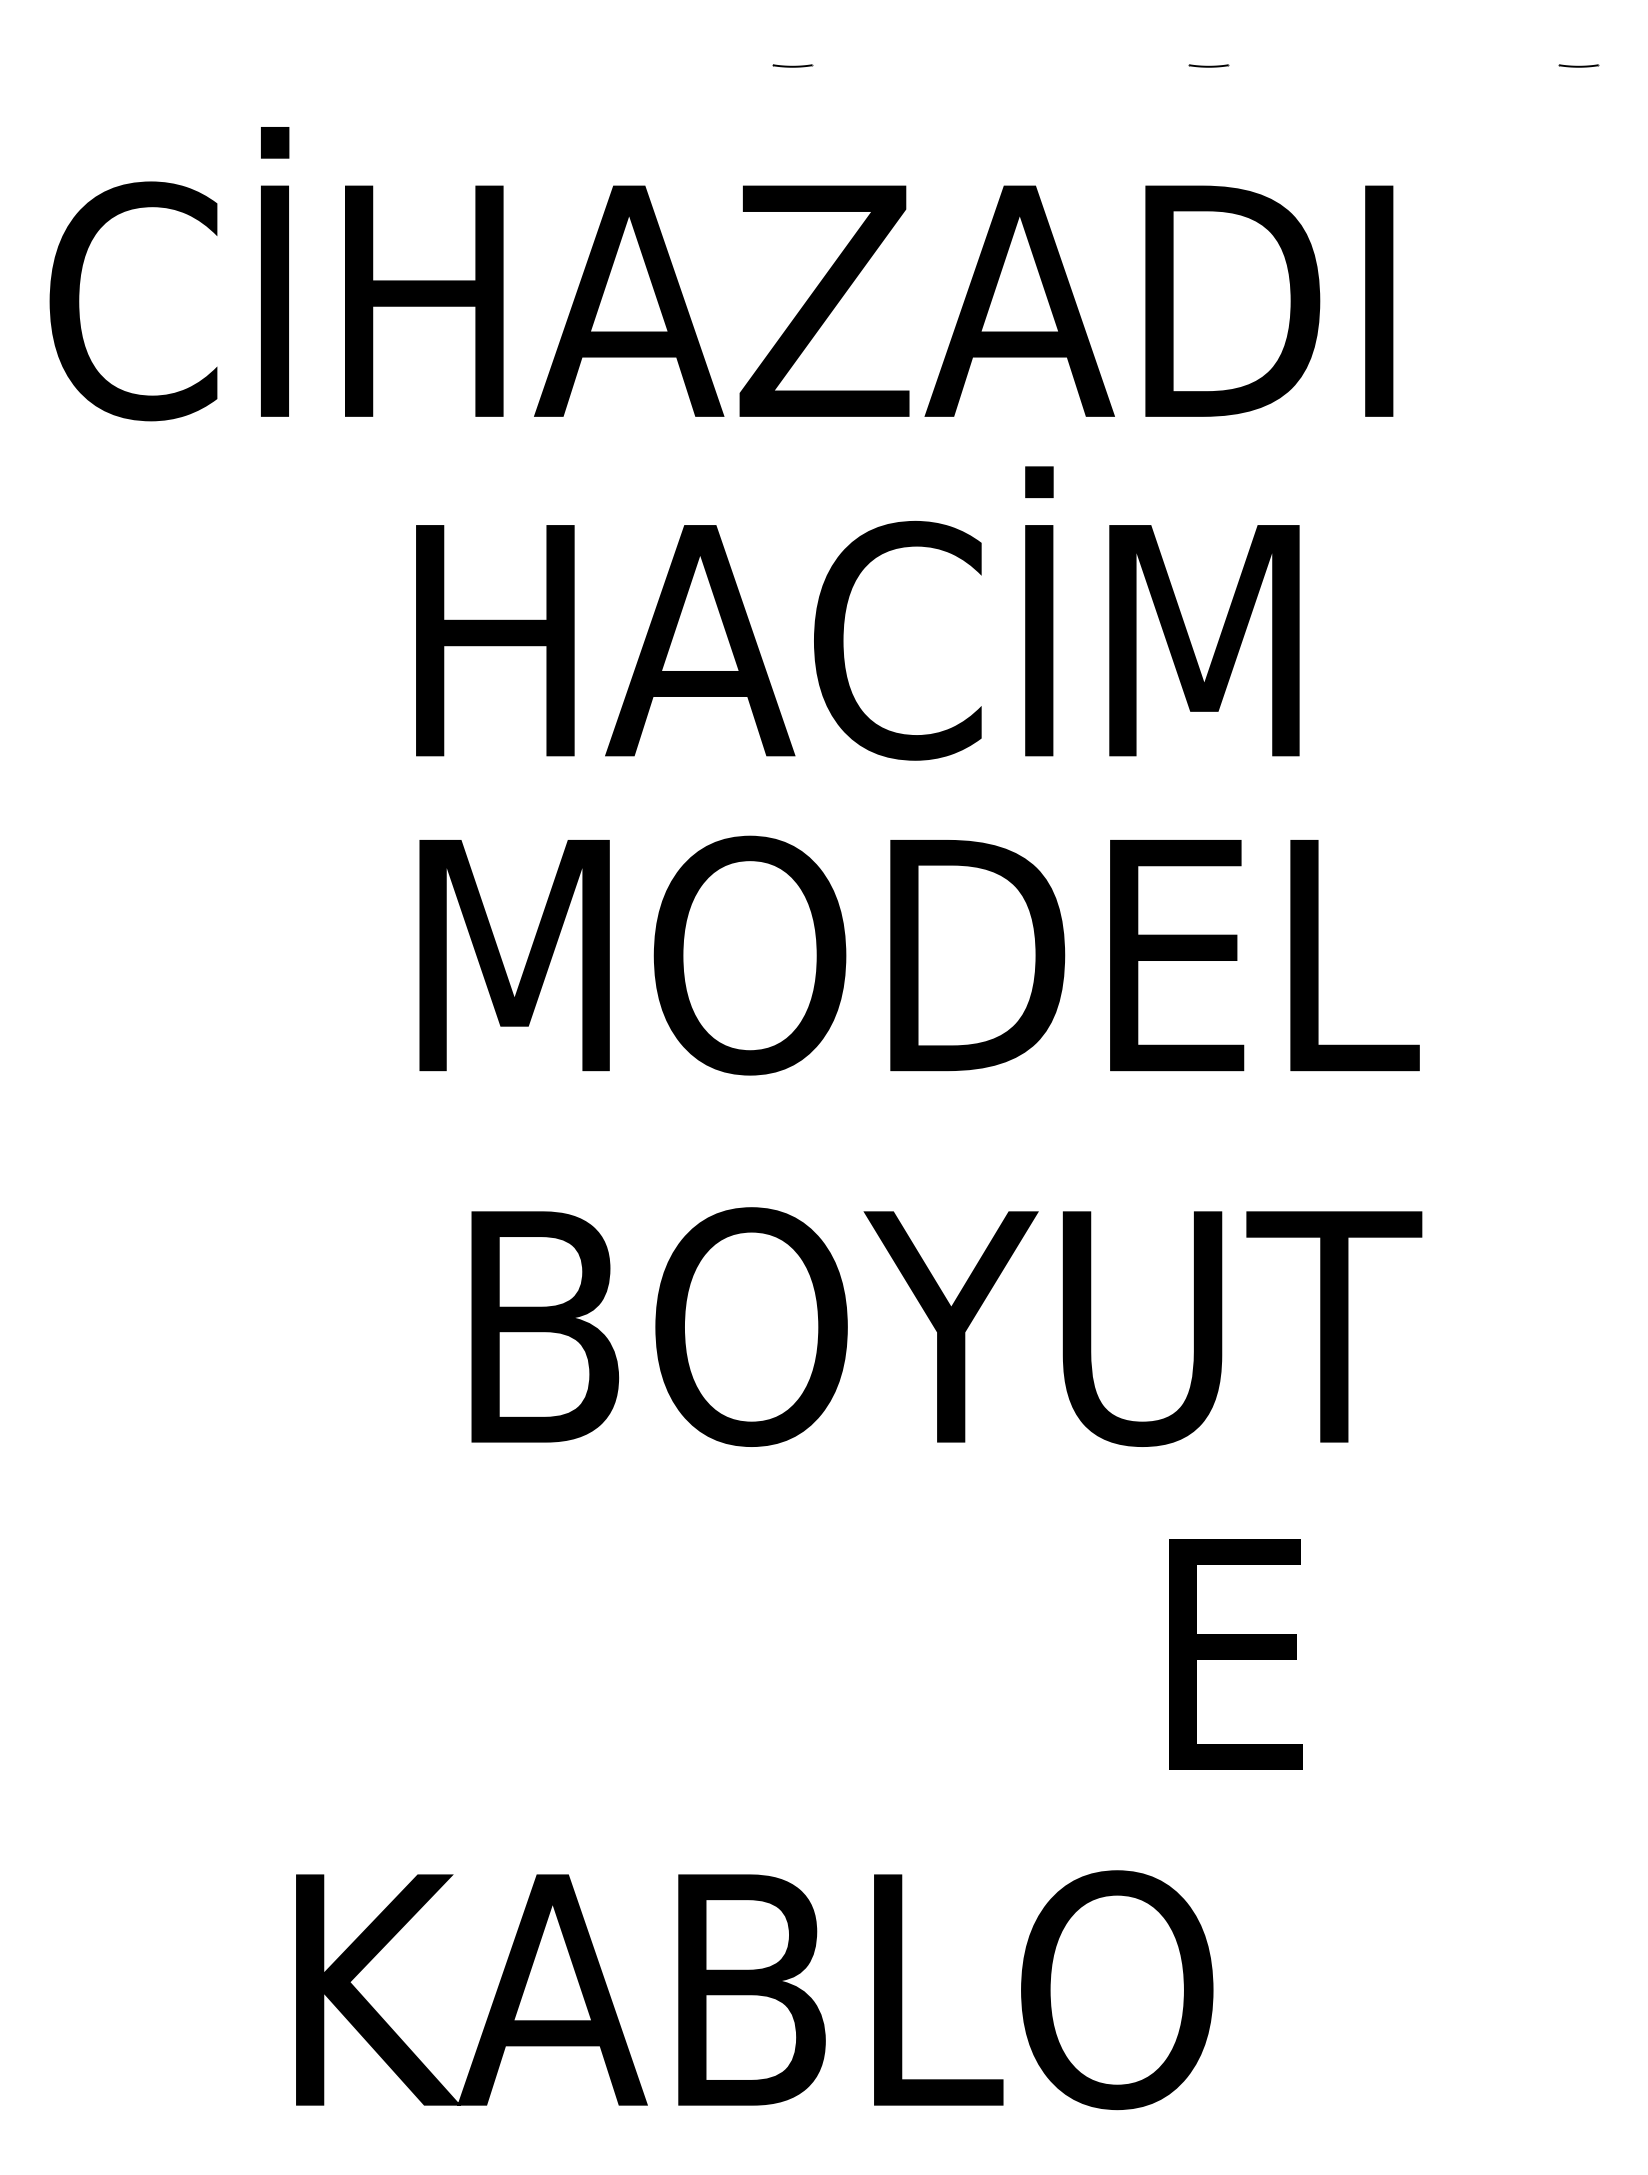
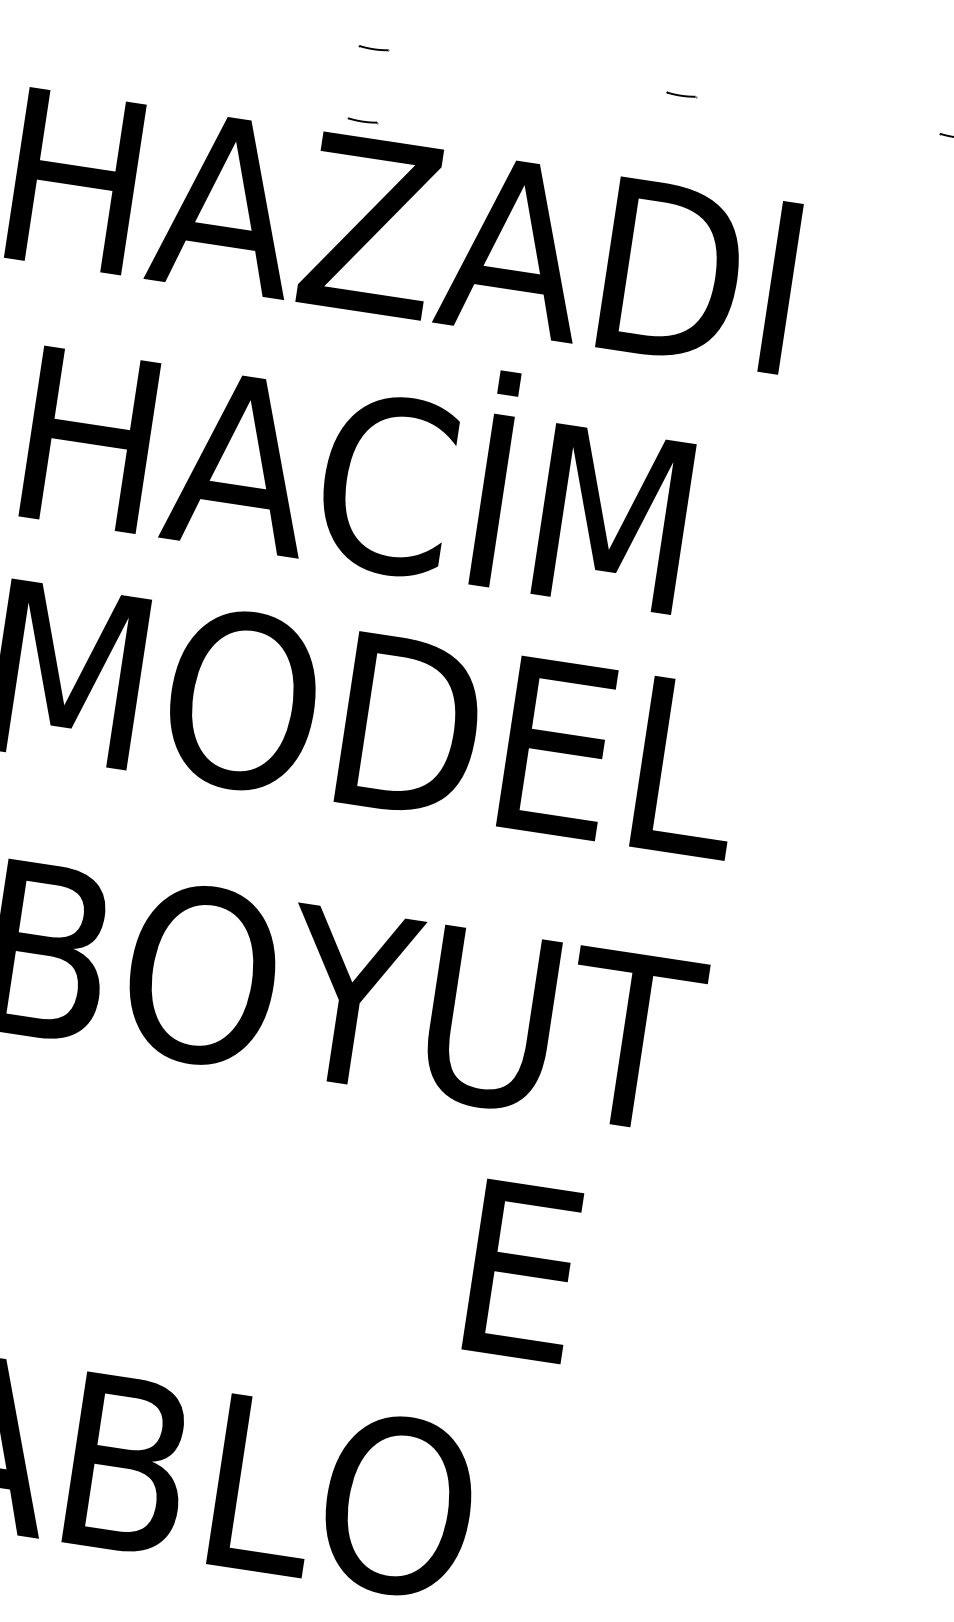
line: (792, 163) -> (362, 120), added

